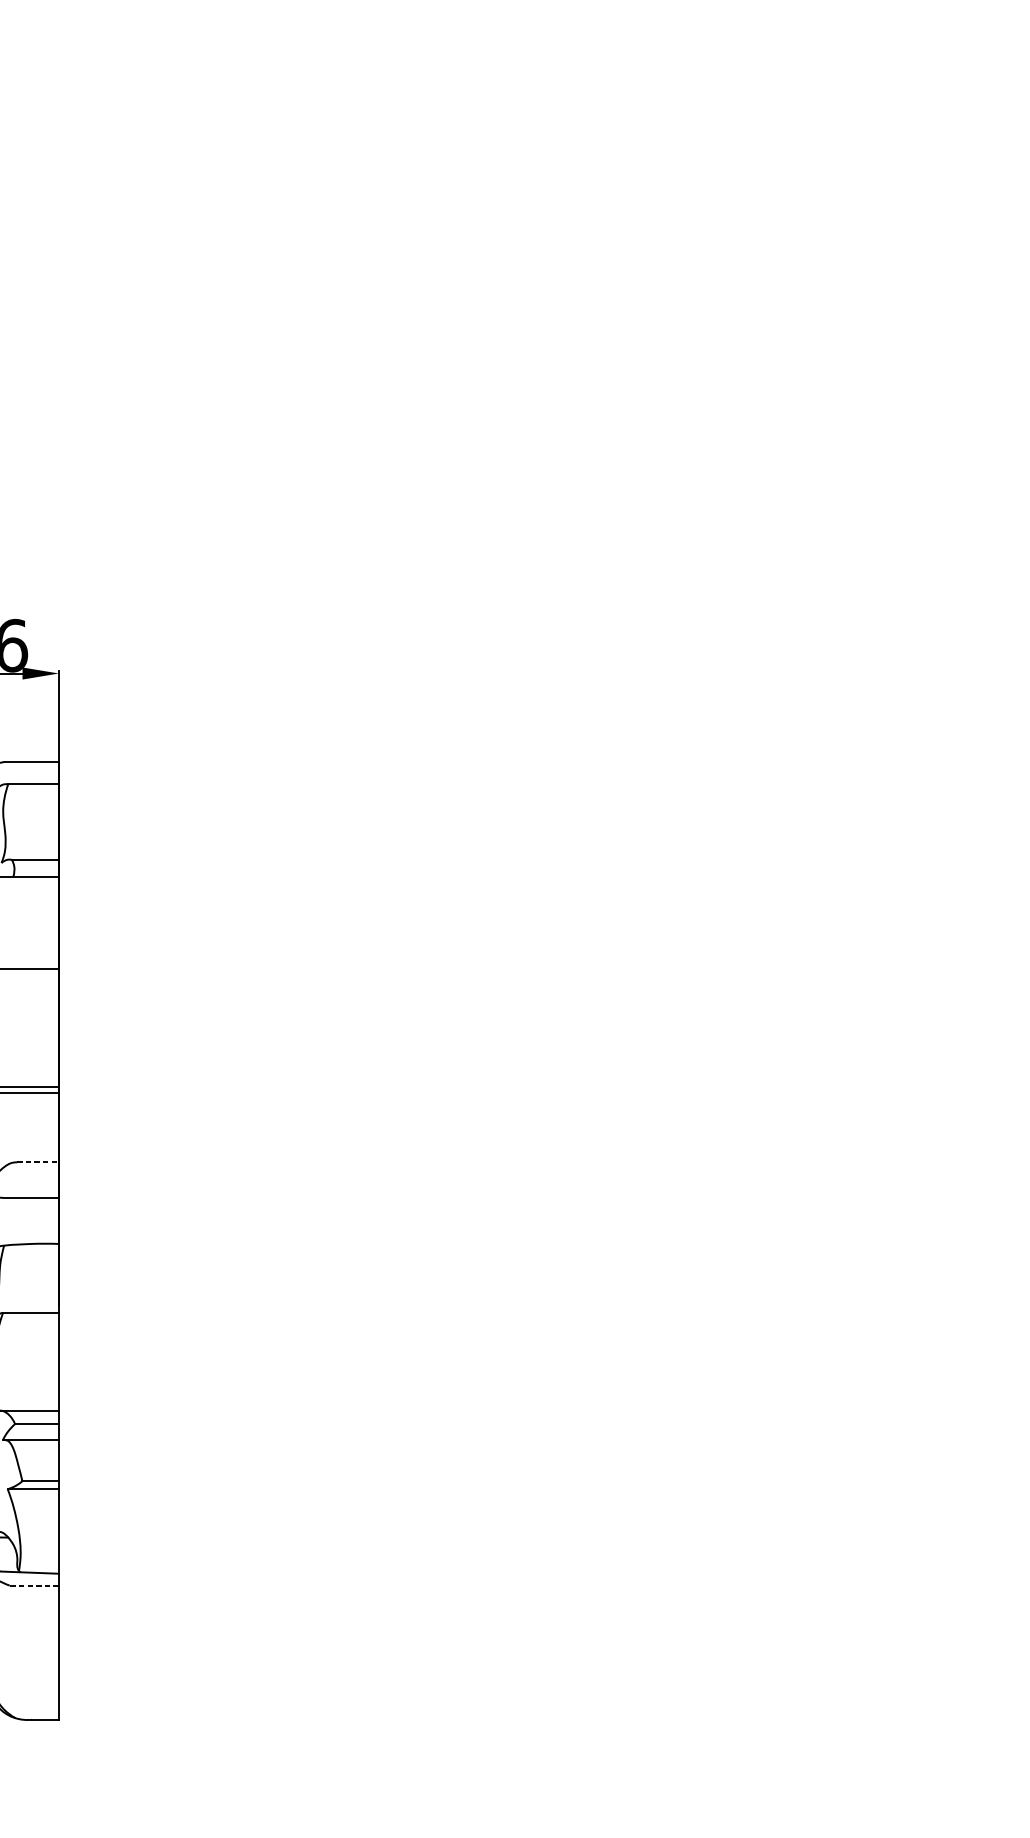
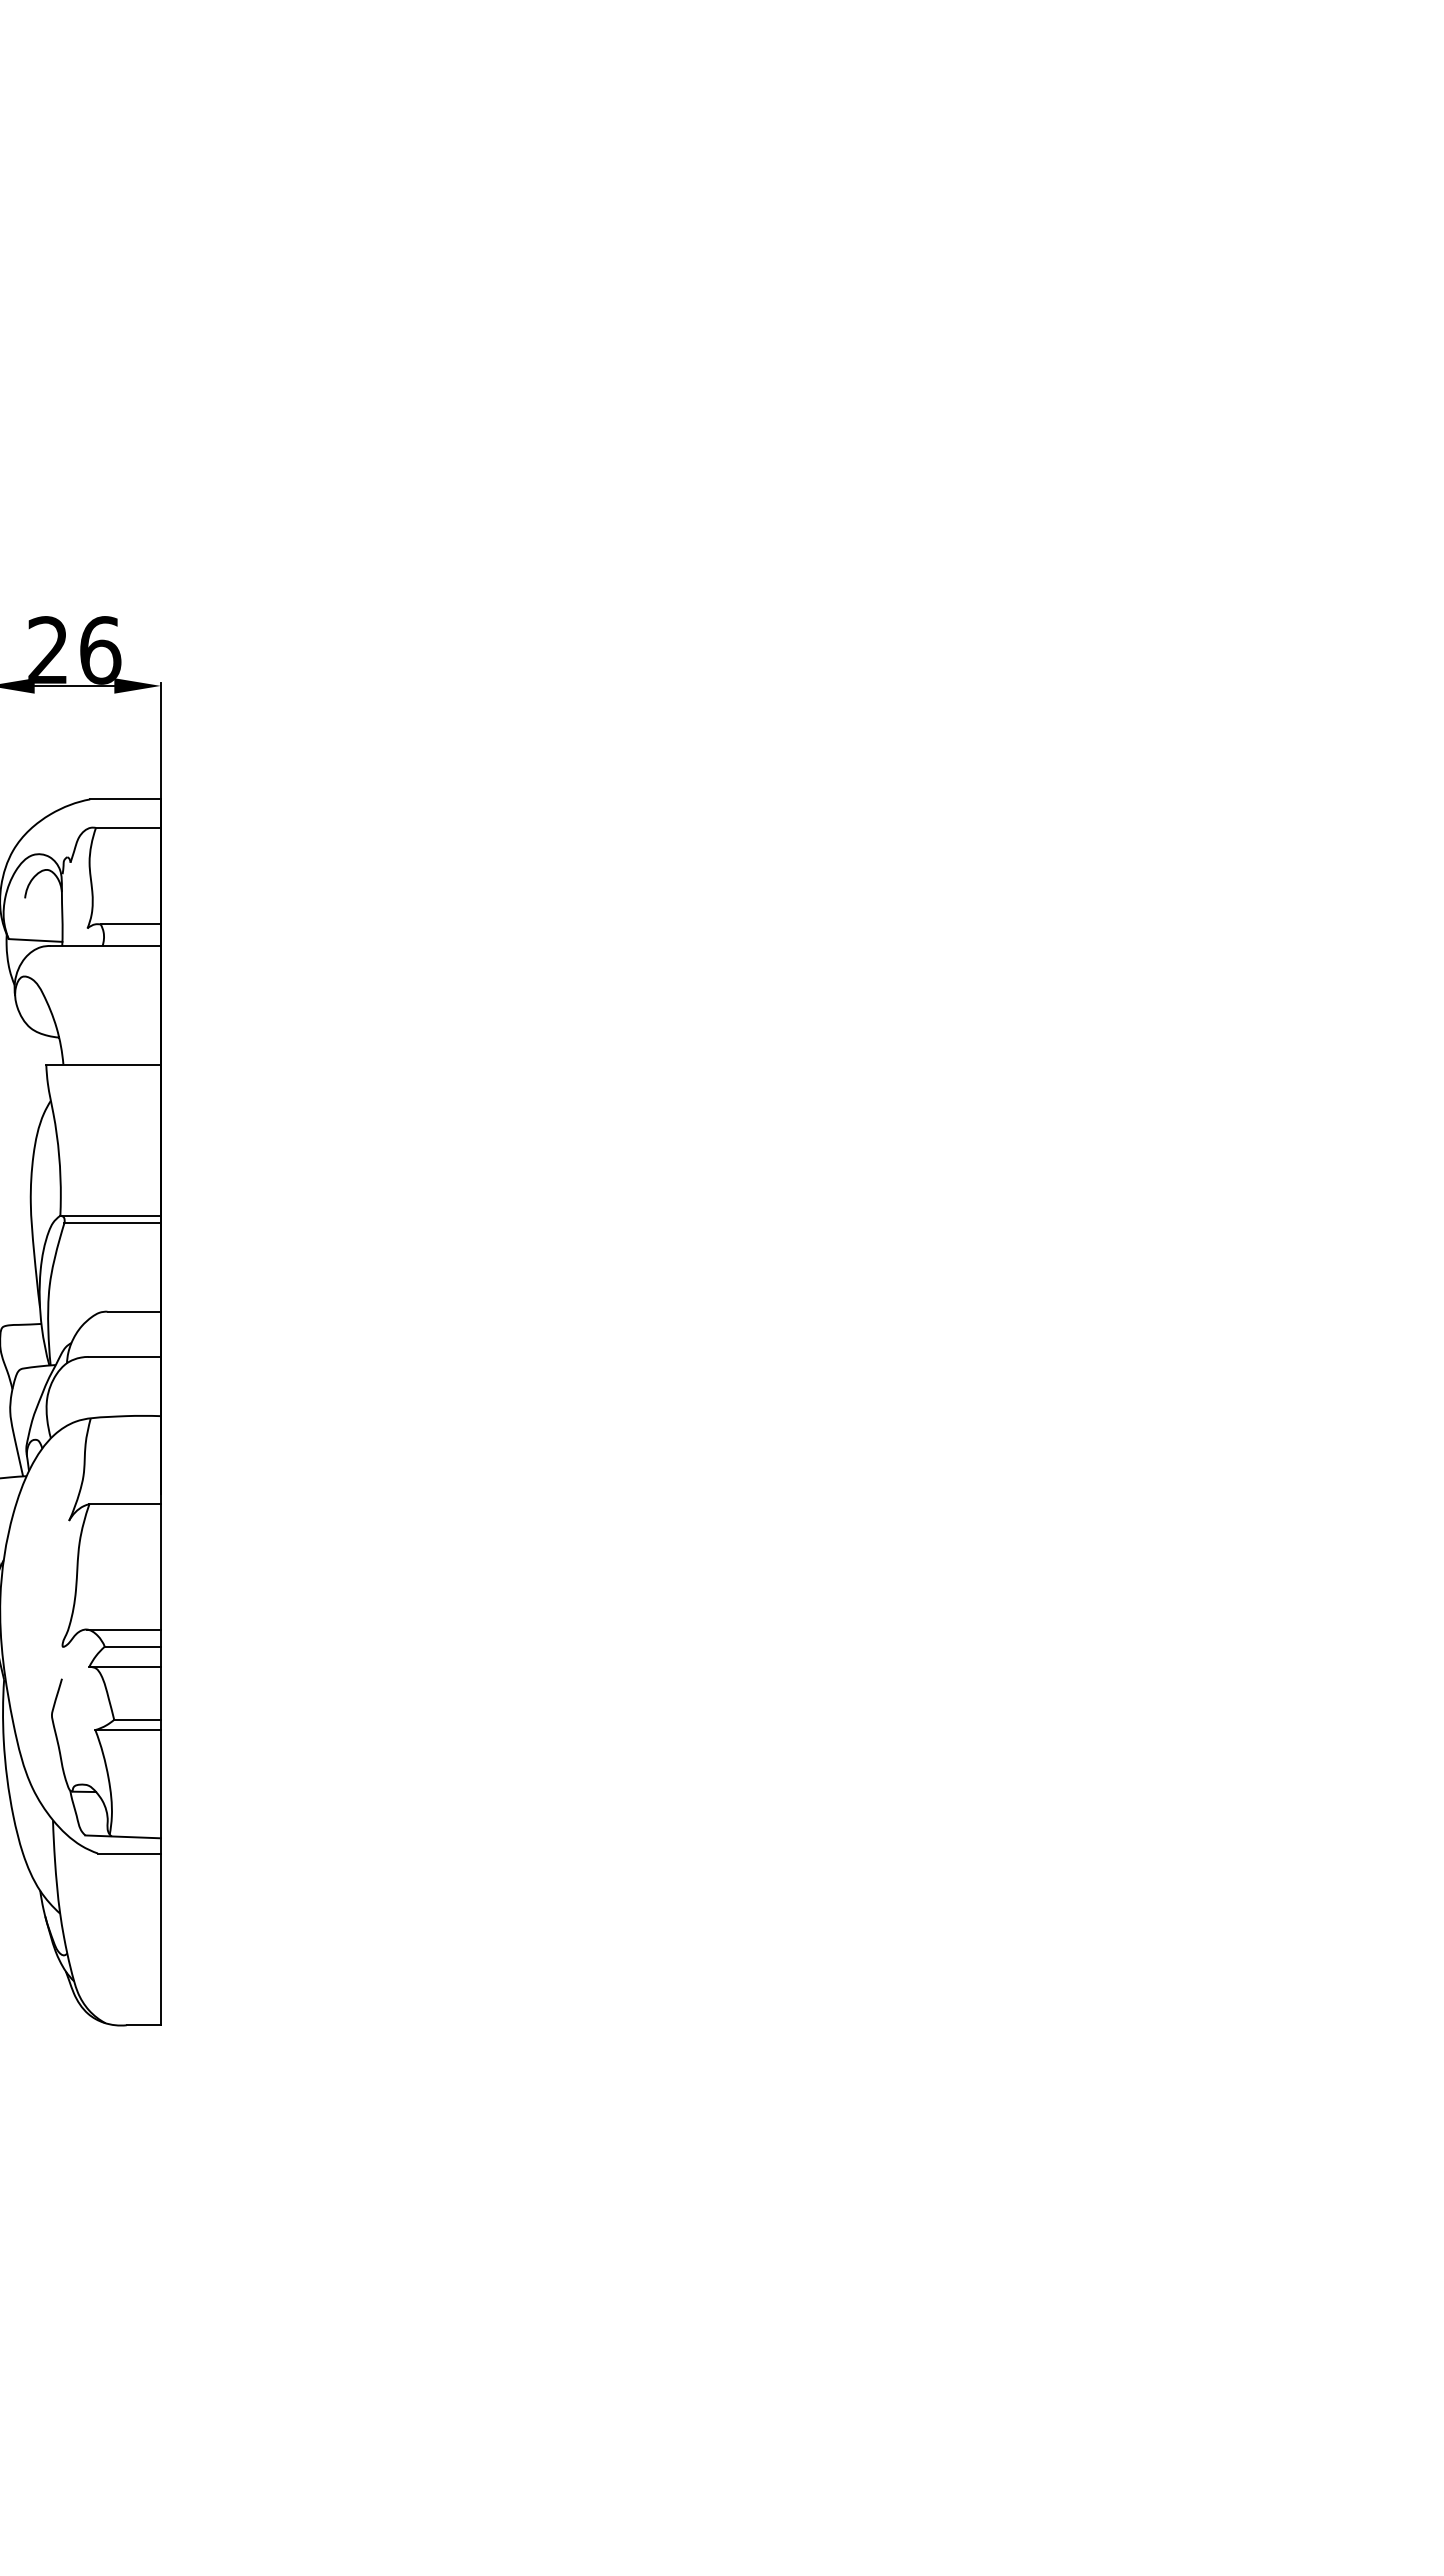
line: (38, 1162) -> (134, 1311), dashed -> solid
line: (33, 1585) -> (128, 1853), dashed -> solid

